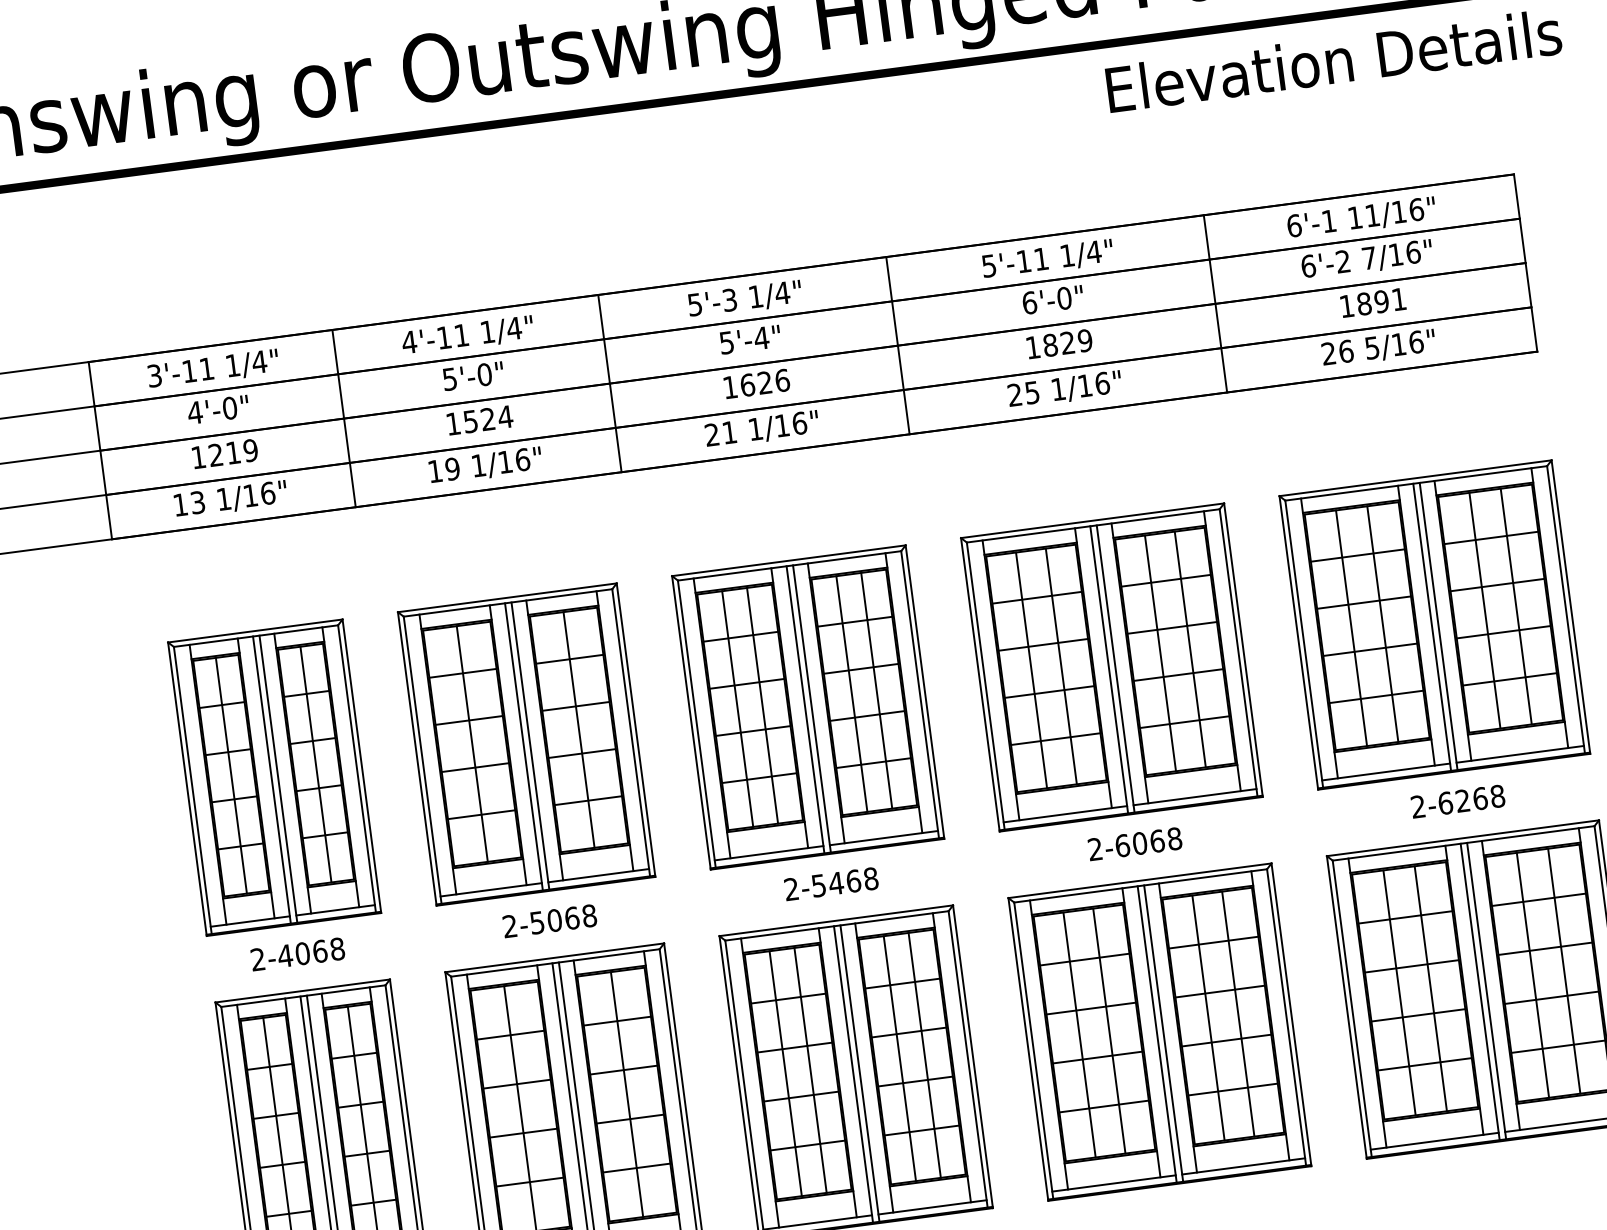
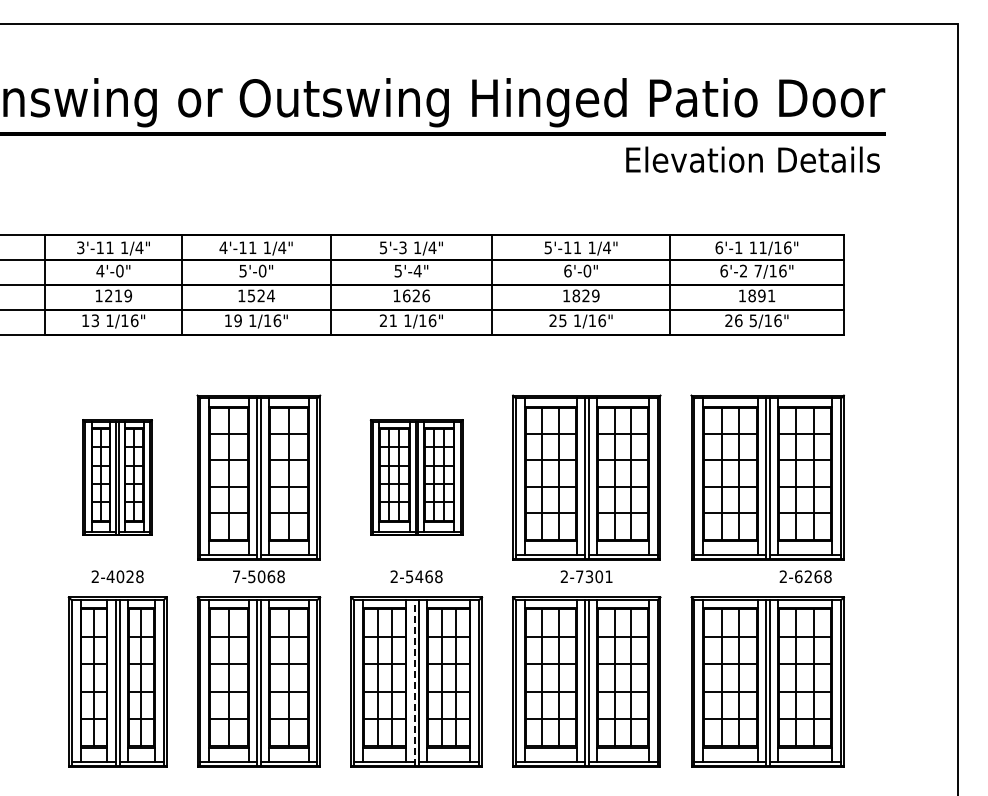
part: (807, 706) -> (416, 477), size x0.7
part: (274, 777) -> (117, 477), size x0.7
text: (1457, 801) -> (805, 576), moved
text: (1148, 841) -> (594, 576), 2-6068 -> 2-7301
text: (509, 925) -> (236, 576), 2-5068 -> 7-5068
text: (320, 950) -> (130, 576), 2-4068 -> 2-4028
line: (852, 1073) -> (414, 682), solid -> dashed

